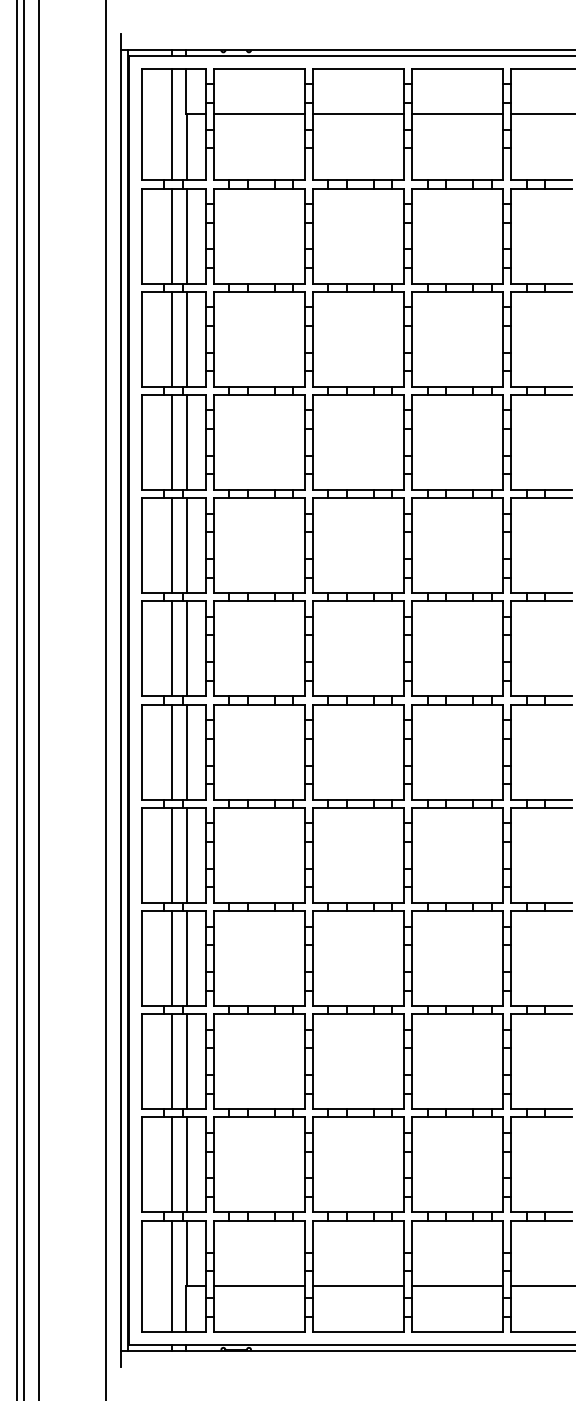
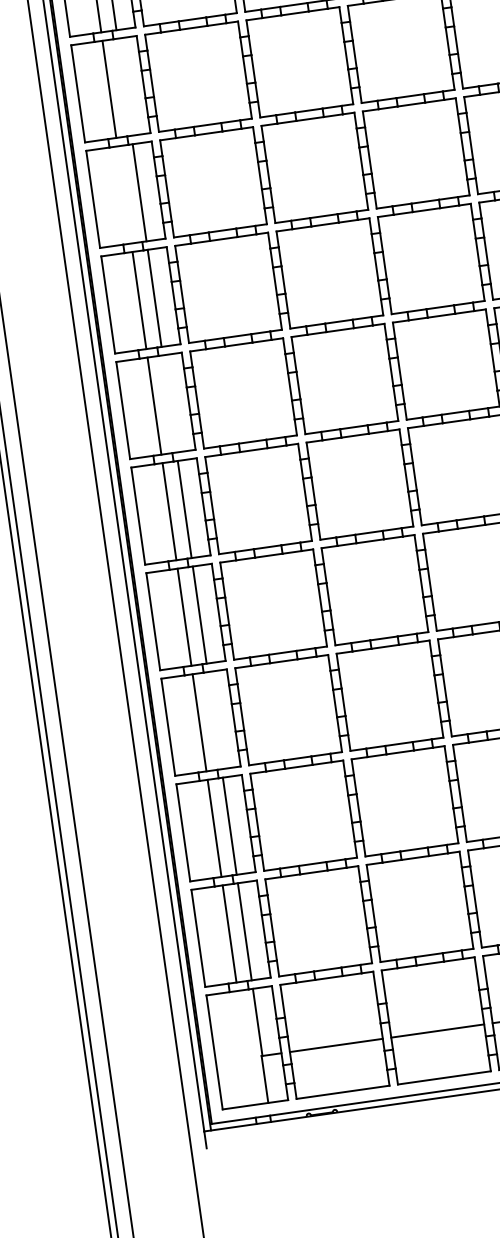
line: (187, 338) -> (124, 86), removed
line: (172, 441) -> (124, 193), removed
line: (187, 648) -> (170, 403), removed
line: (187, 958) -> (215, 720), removed
line: (172, 1276) -> (246, 1048), removed

